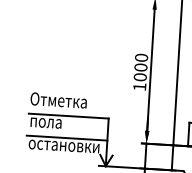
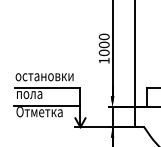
text: (65, 100) -> (44, 75), Отметка -> остановки
text: (64, 145) -> (45, 112), остановки -> Отметка

